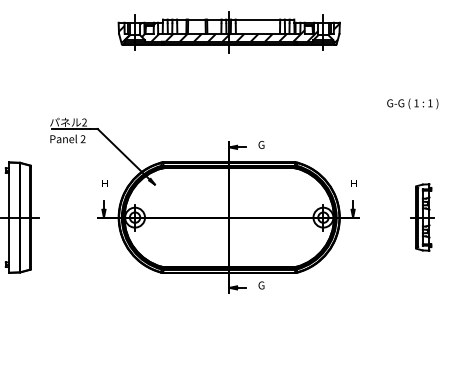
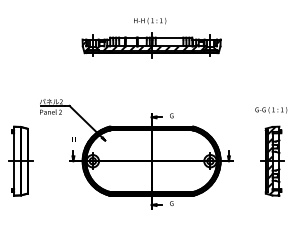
text: (413, 104) -> (271, 110), moved
part: (422, 216) -> (272, 160), size x1.67

